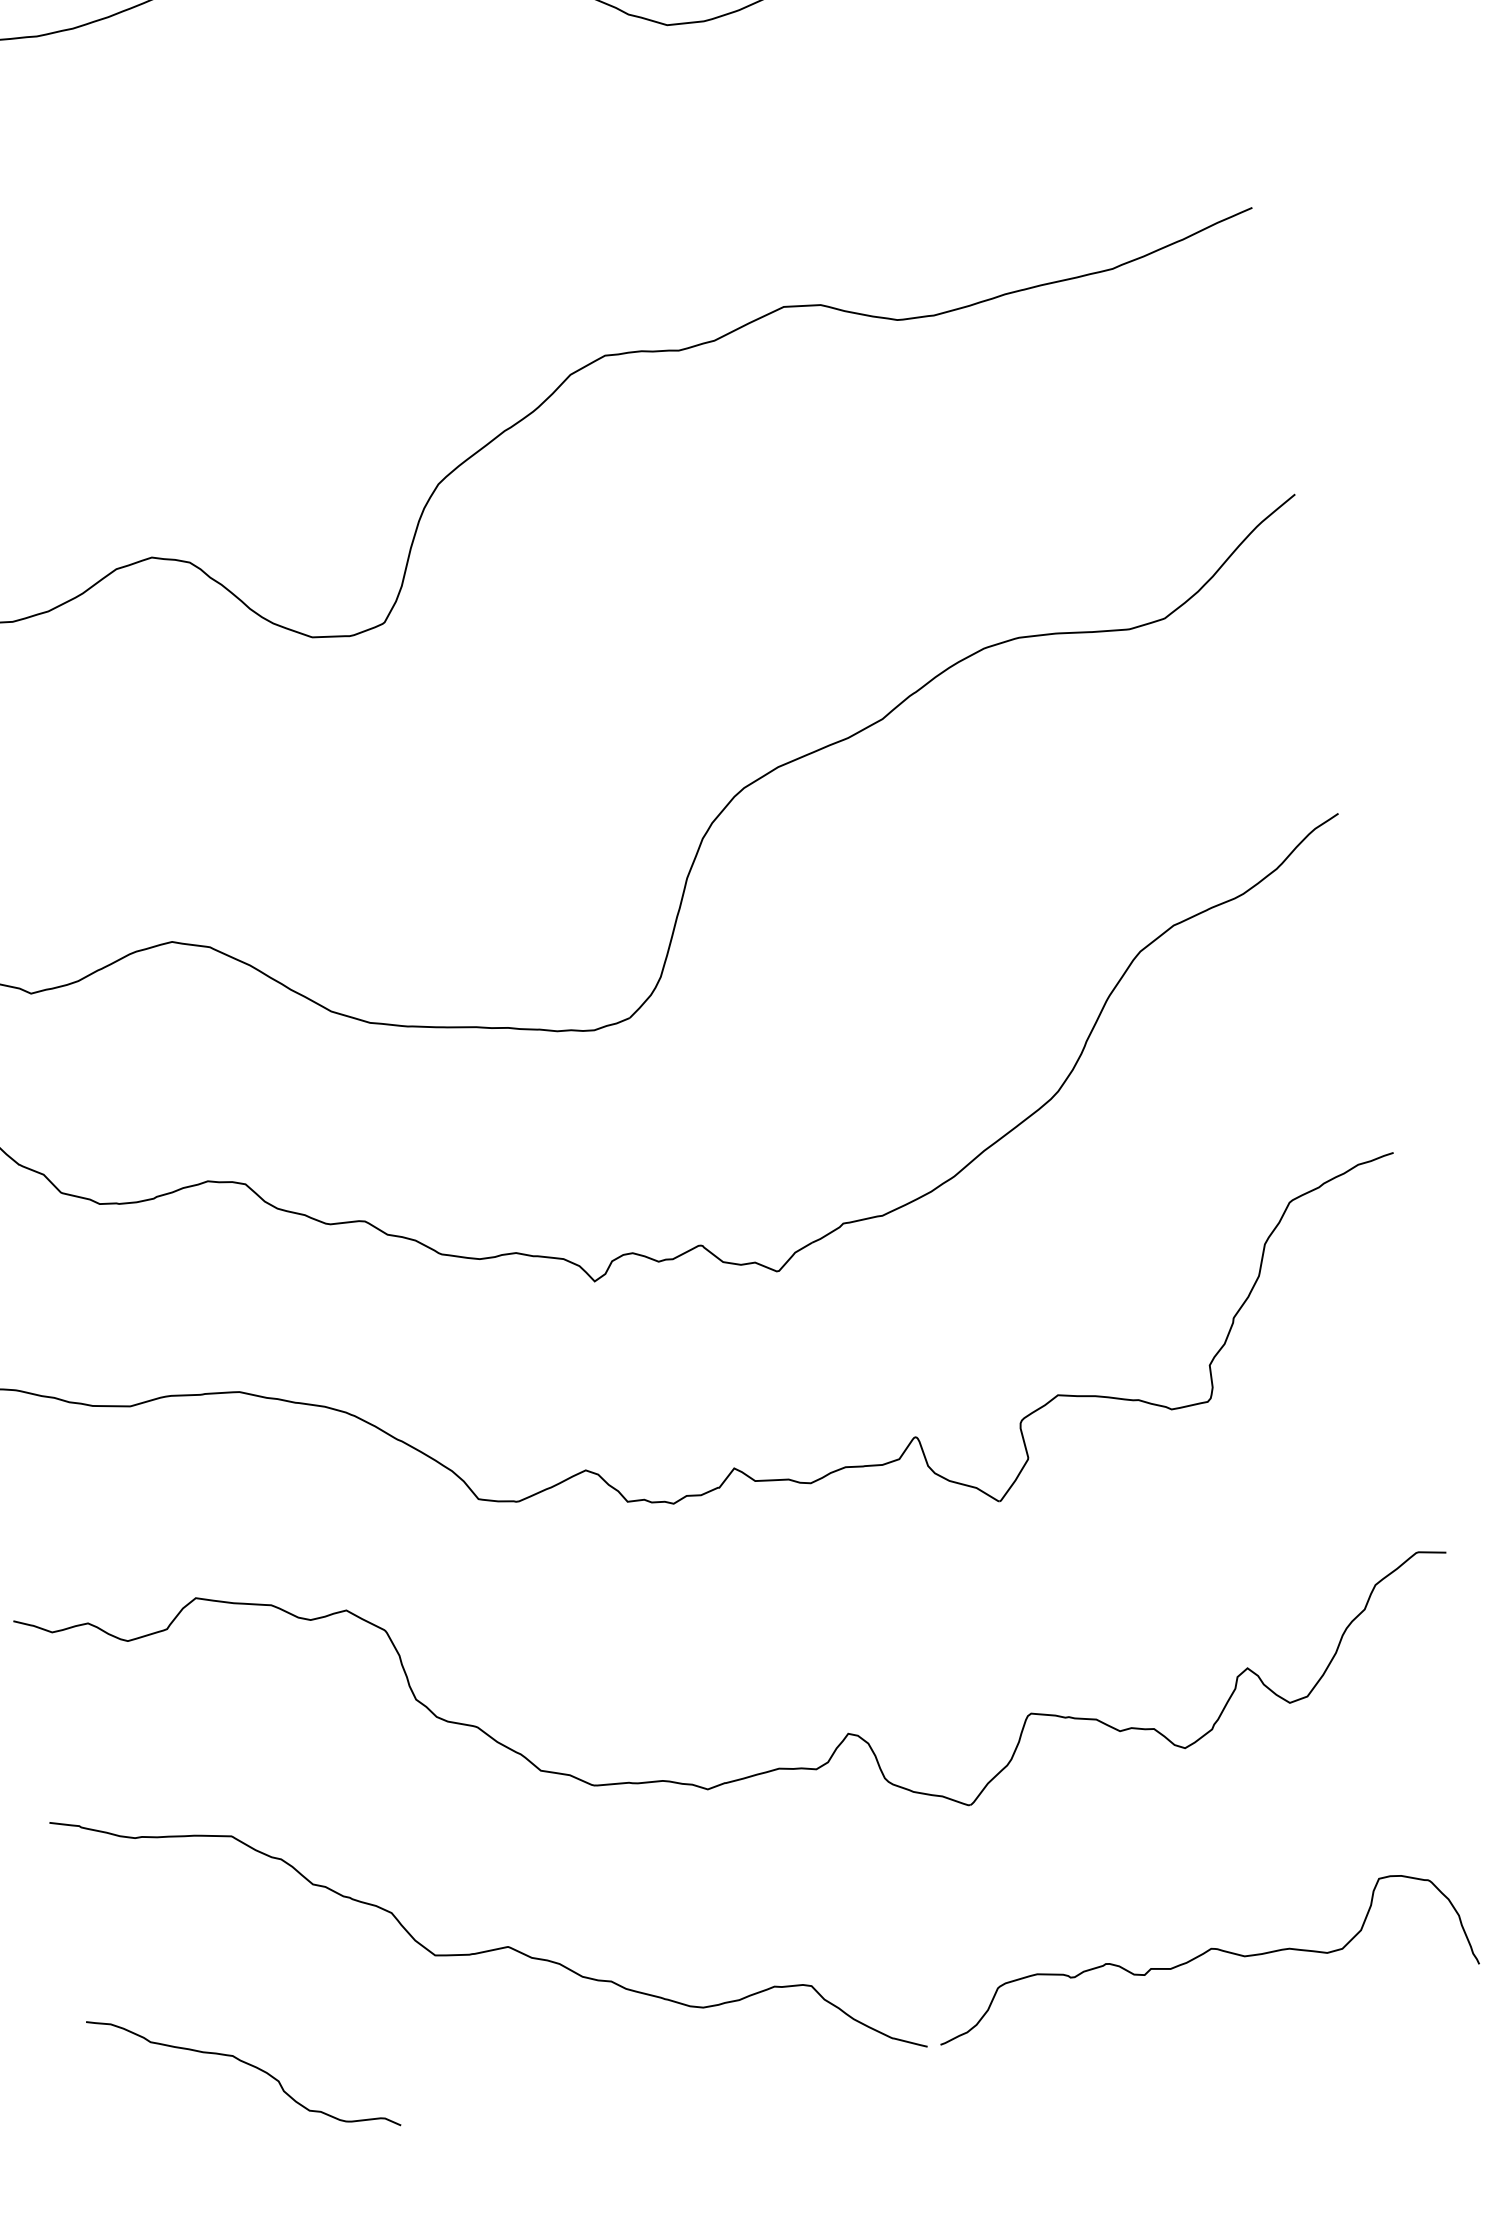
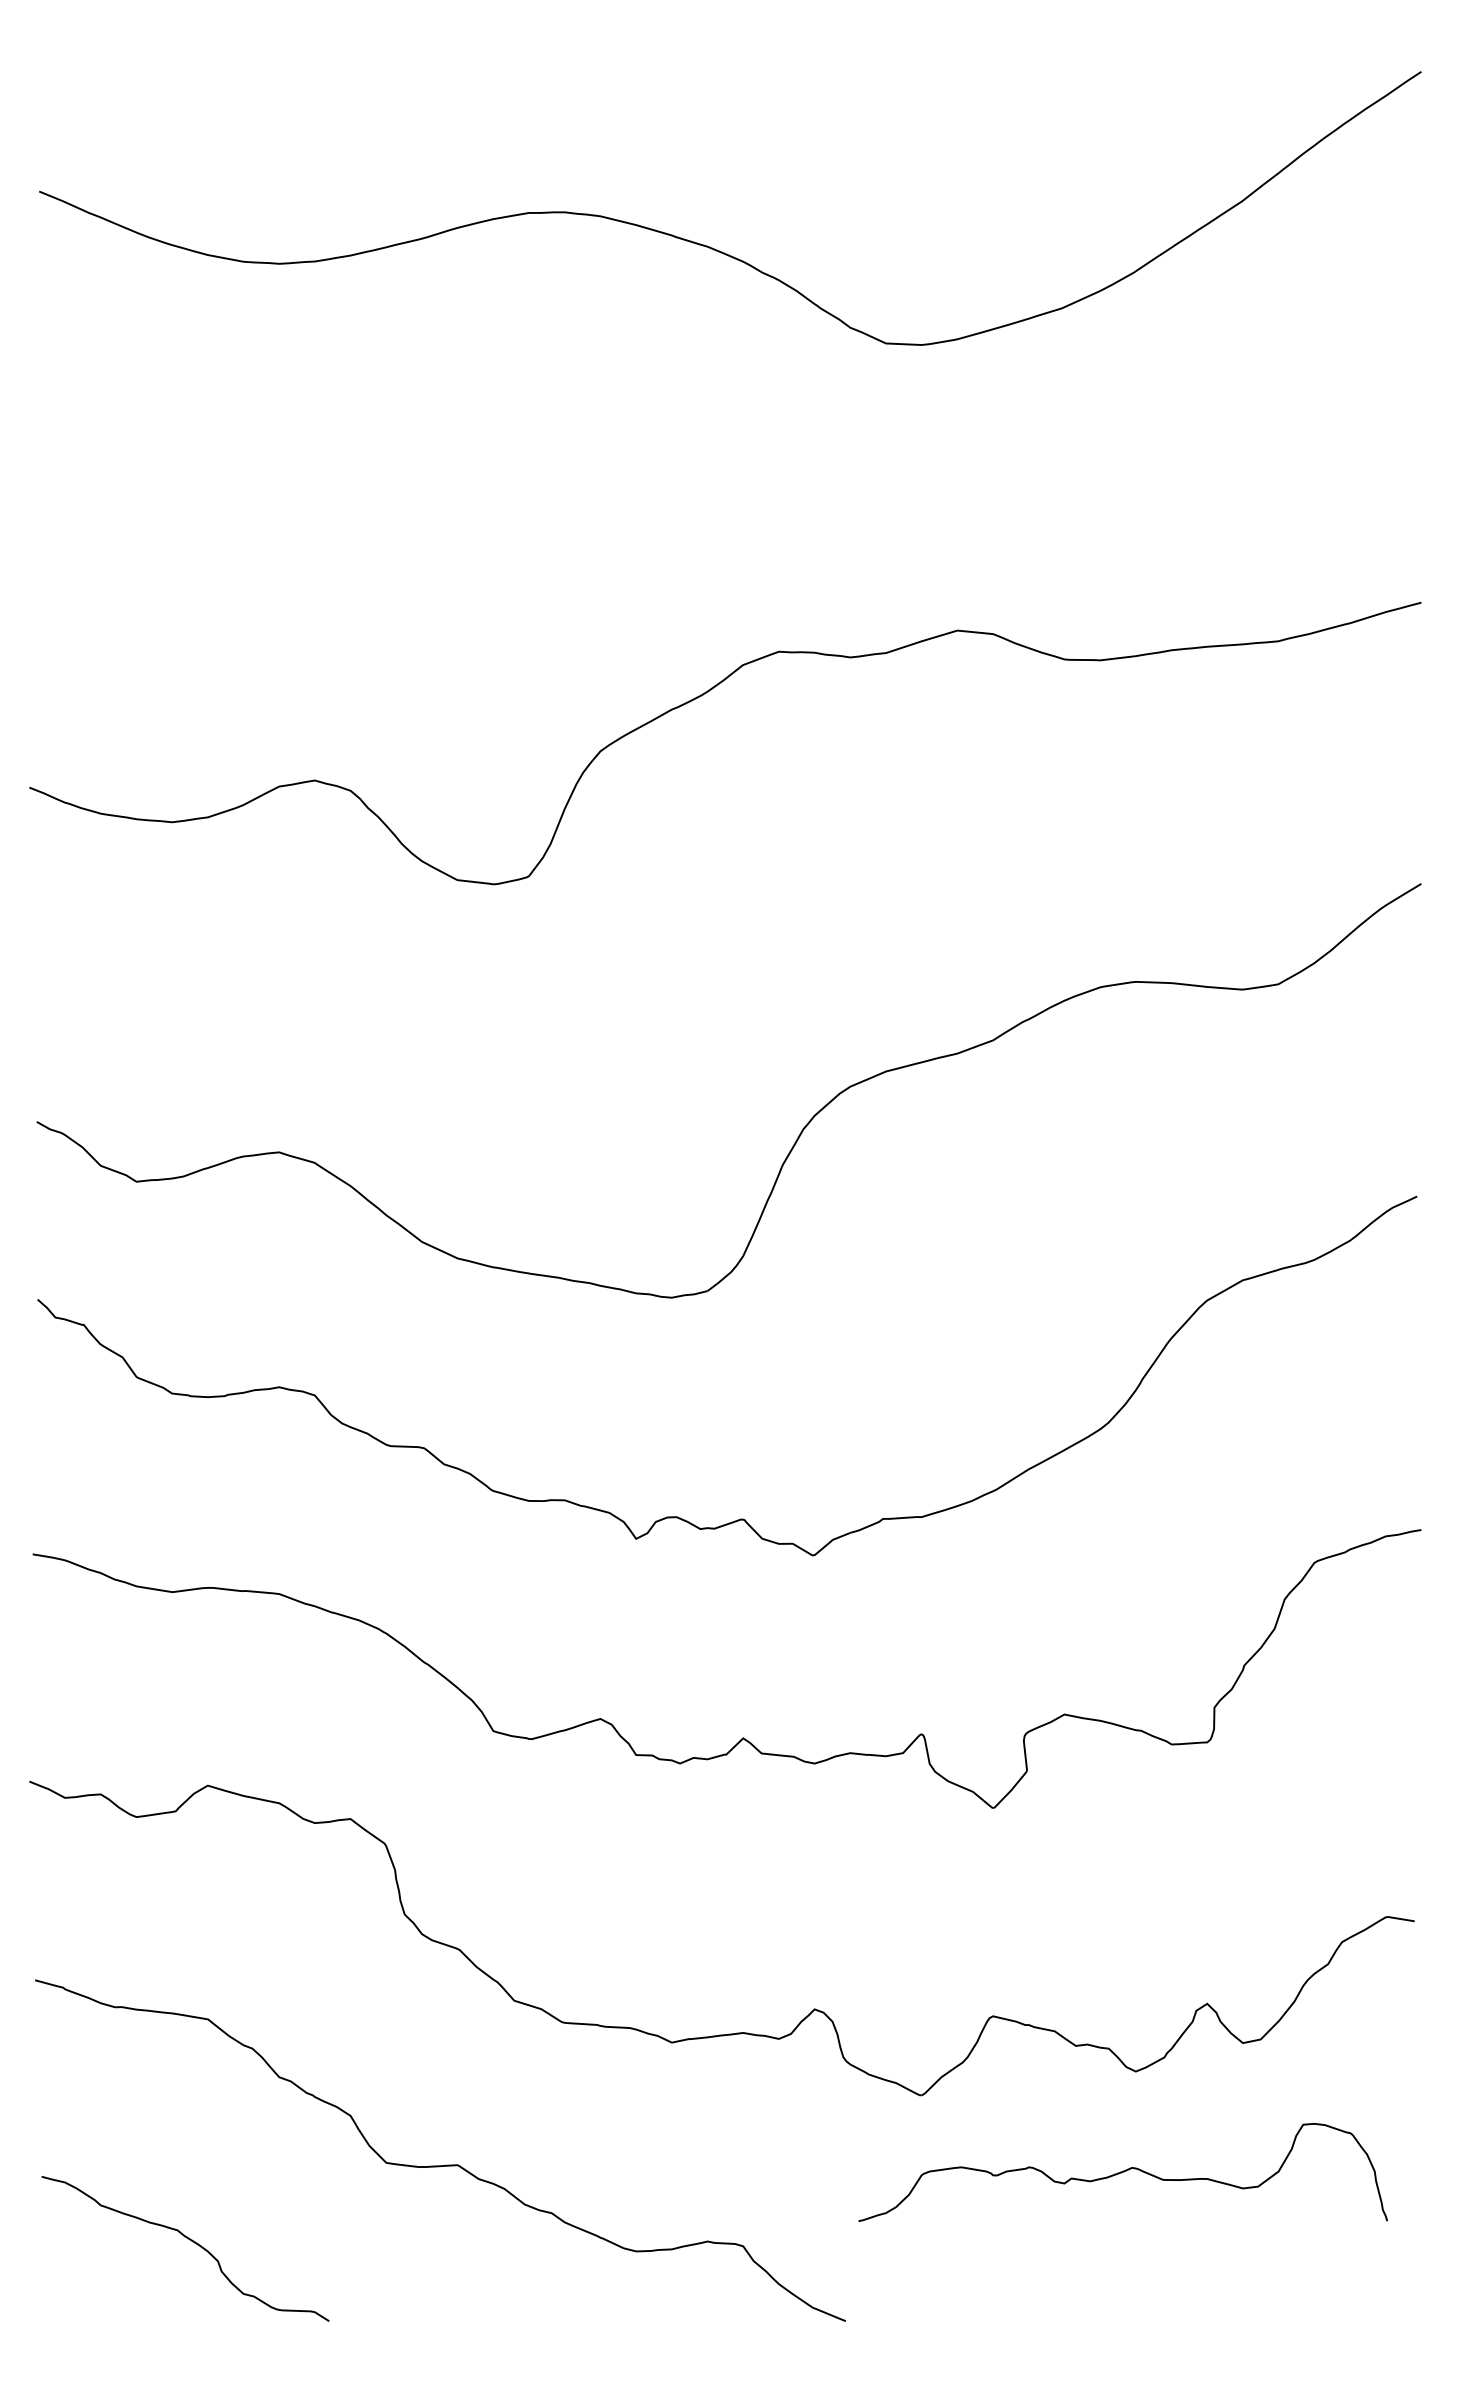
curve: (1202, 1955) -> (1122, 2172), moved

